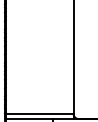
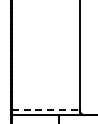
line: (39, 113) -> (45, 109), solid -> dashed

